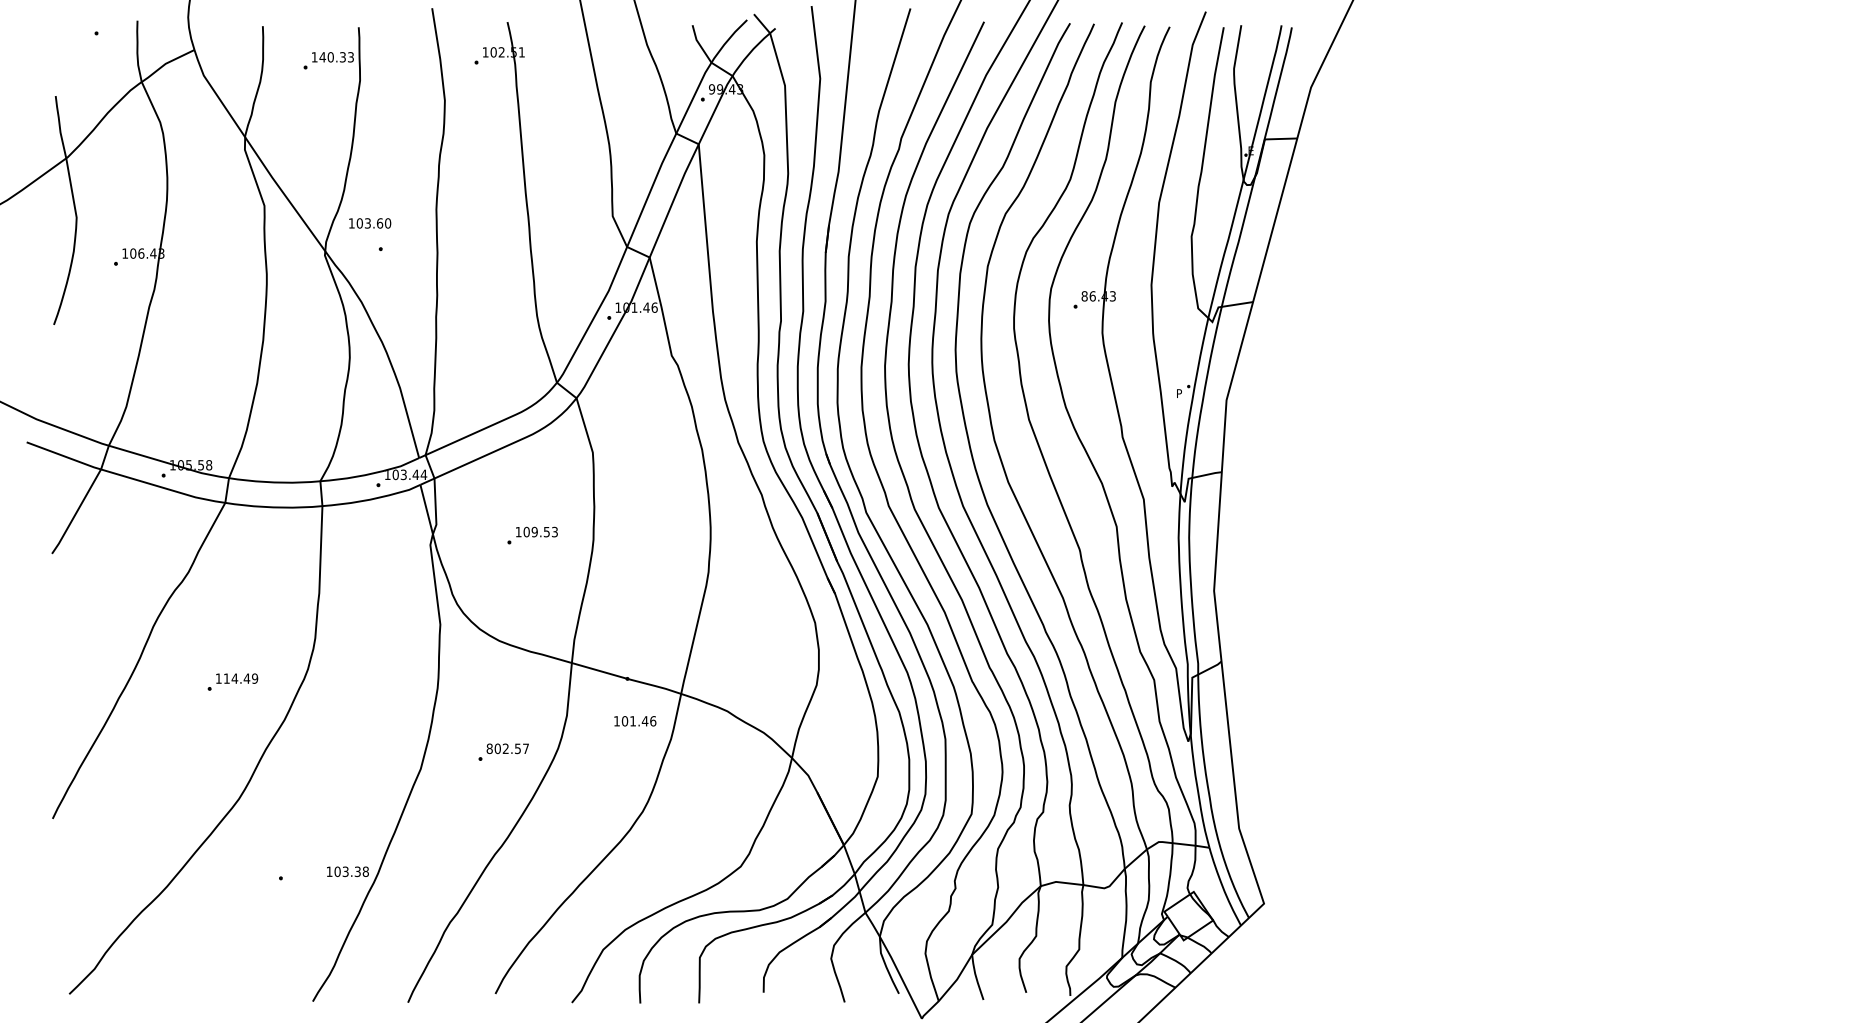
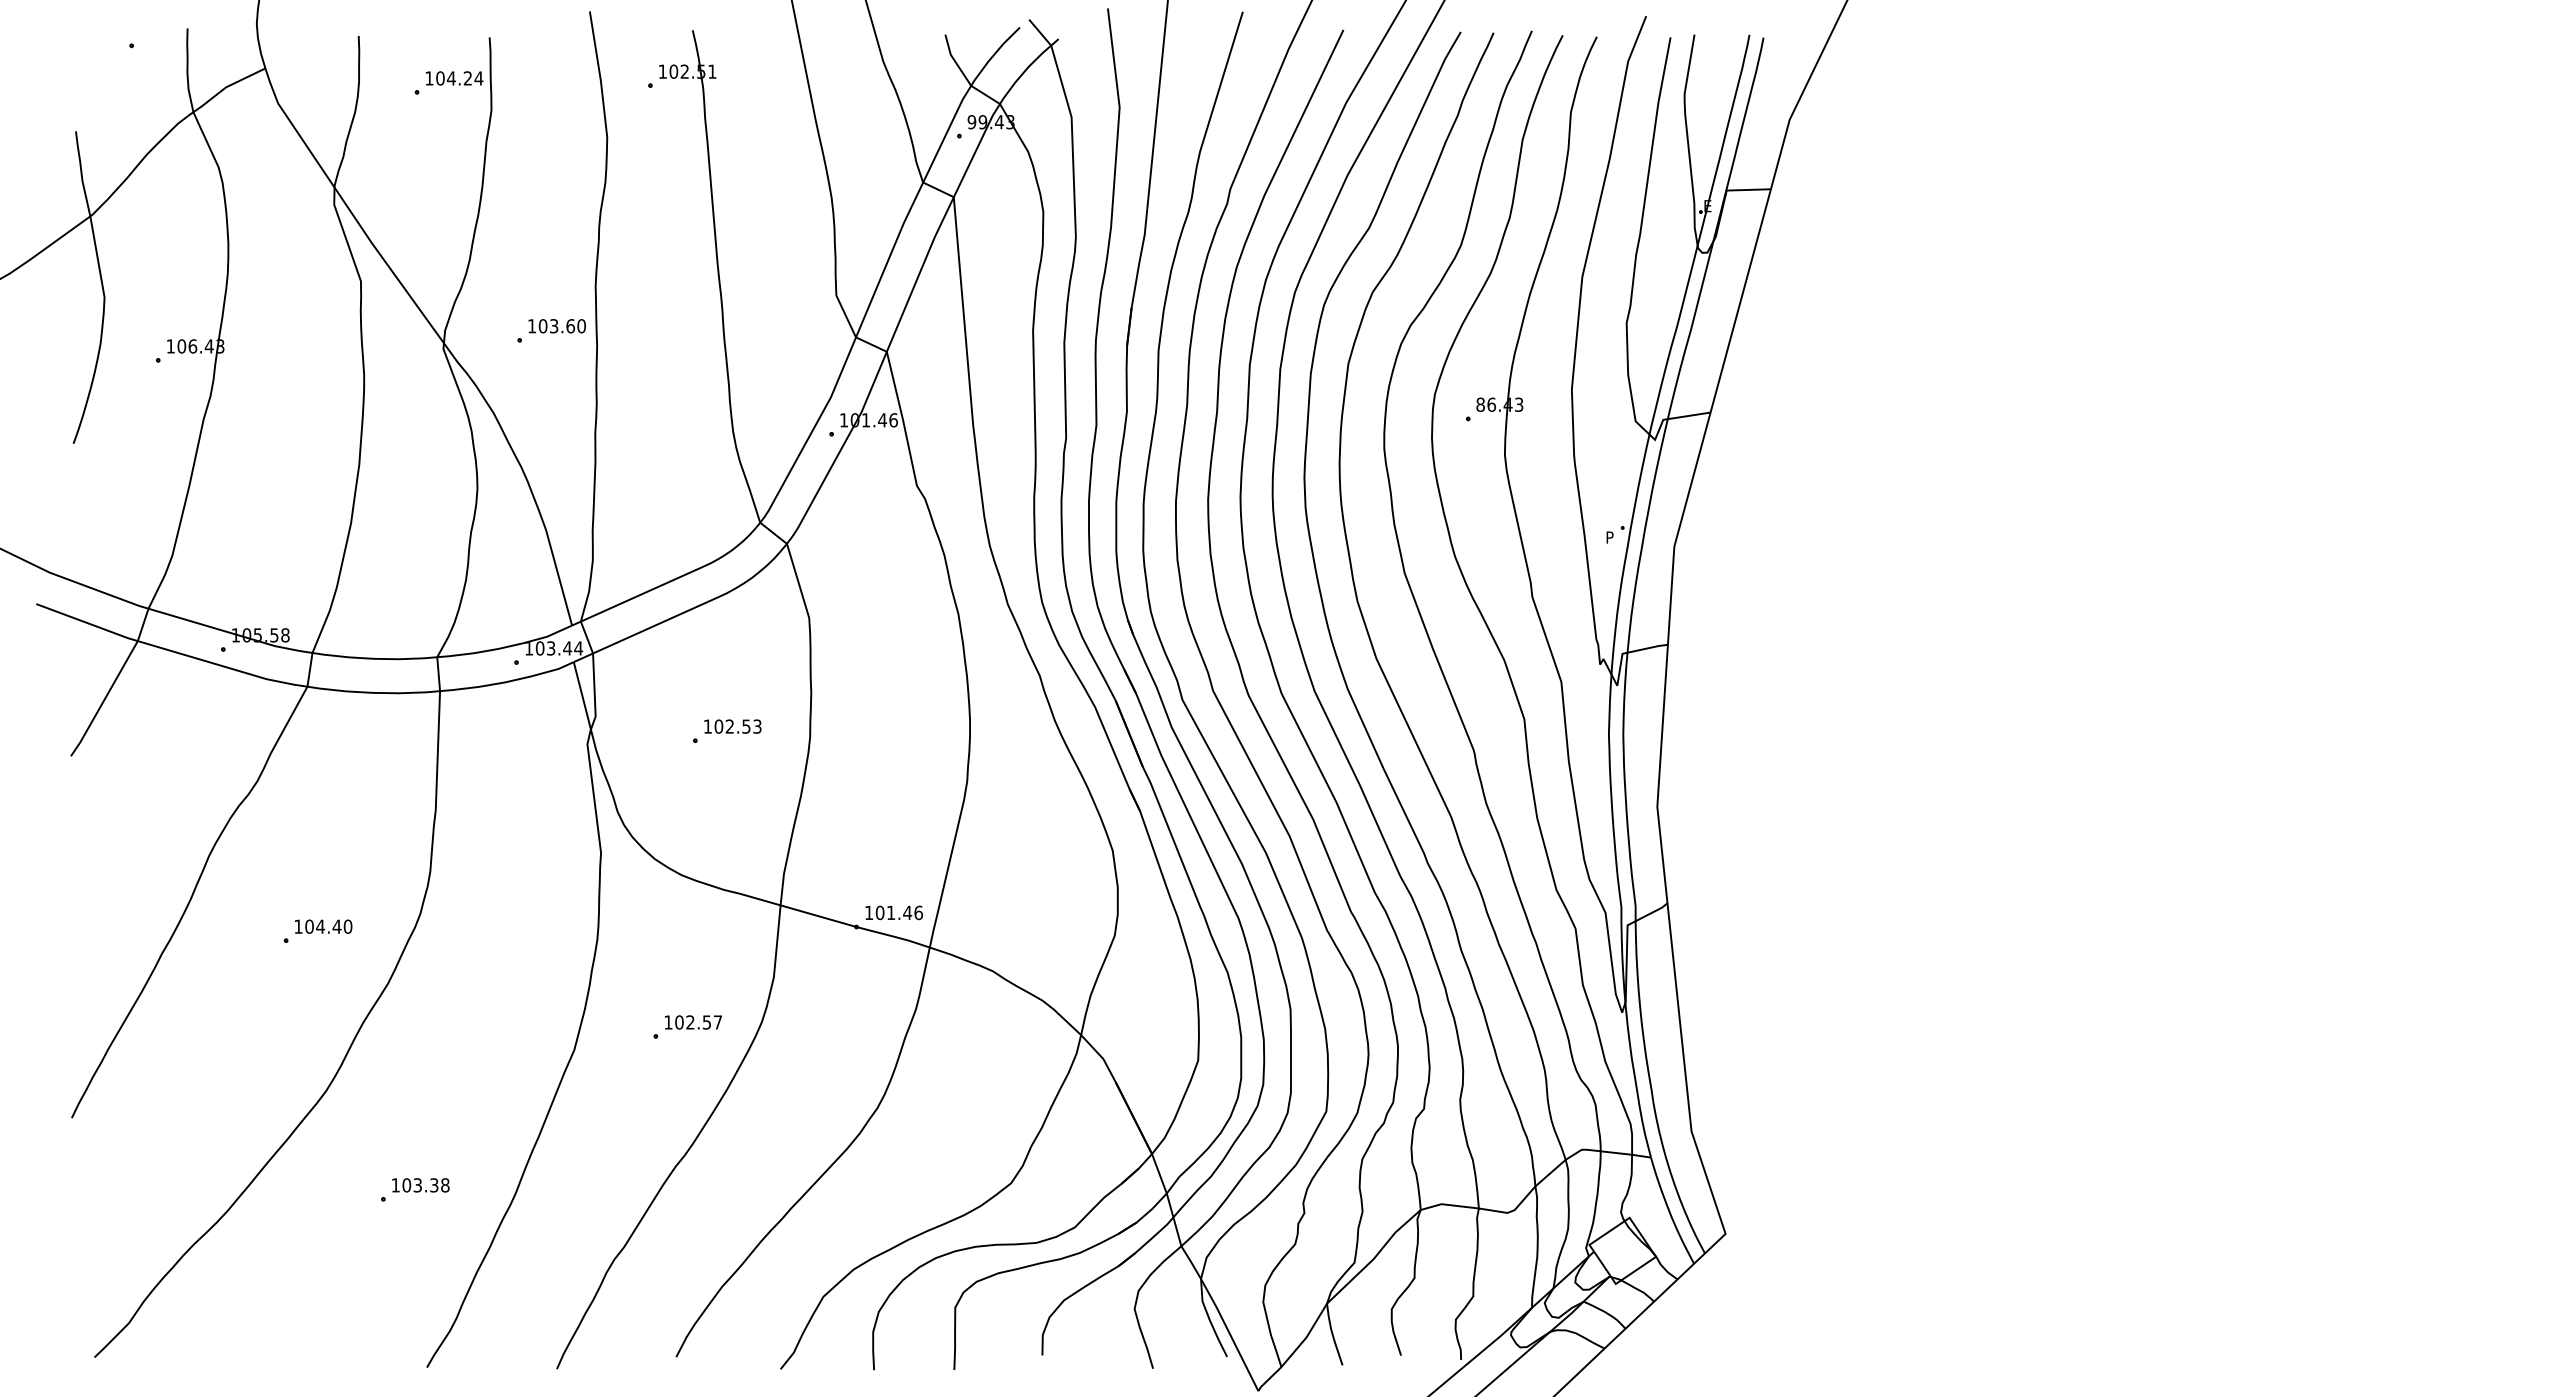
text: (336, 57) -> (459, 78), 140.33 -> 104.24
text: (369, 223) -> (556, 326), moved
text: (534, 532) -> (729, 726), 109.53 -> 102.53
text: (240, 678) -> (328, 926), 114.49 -> 104.40
text: (634, 720) -> (893, 912), moved
text: (489, 748) -> (668, 1022), 802.57 -> 102.57
text: (347, 871) -> (420, 1185), moved

